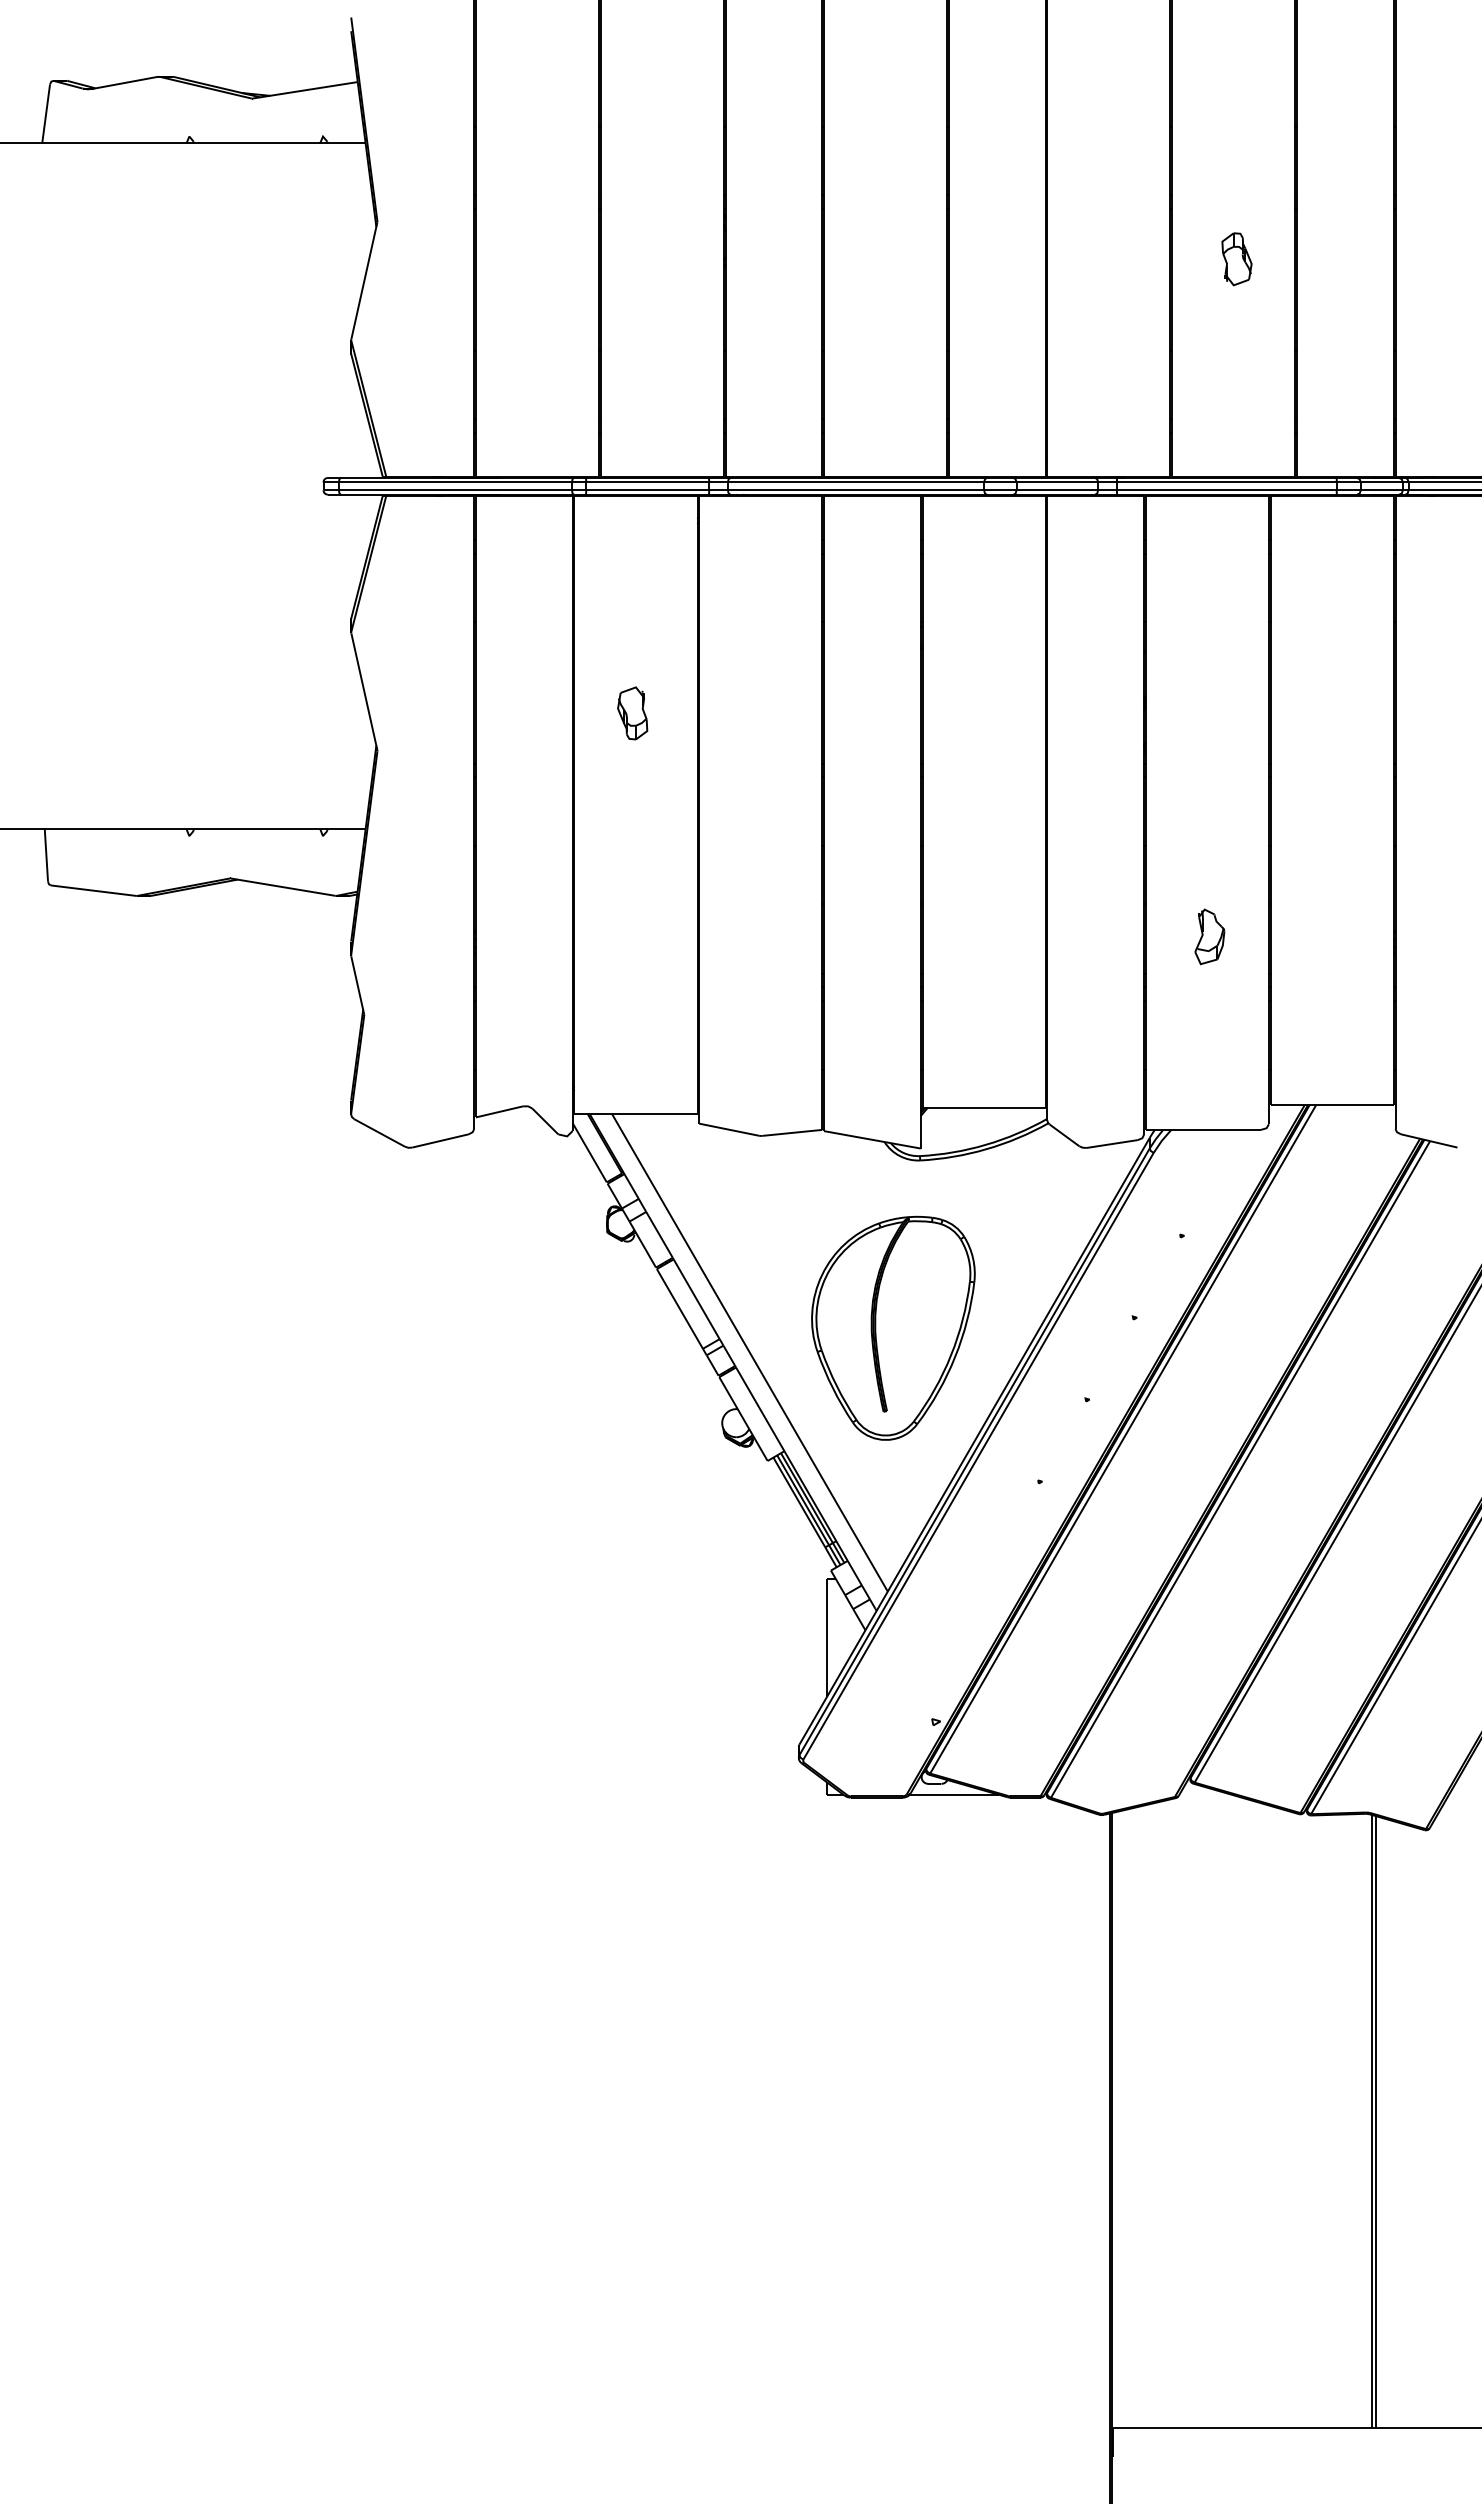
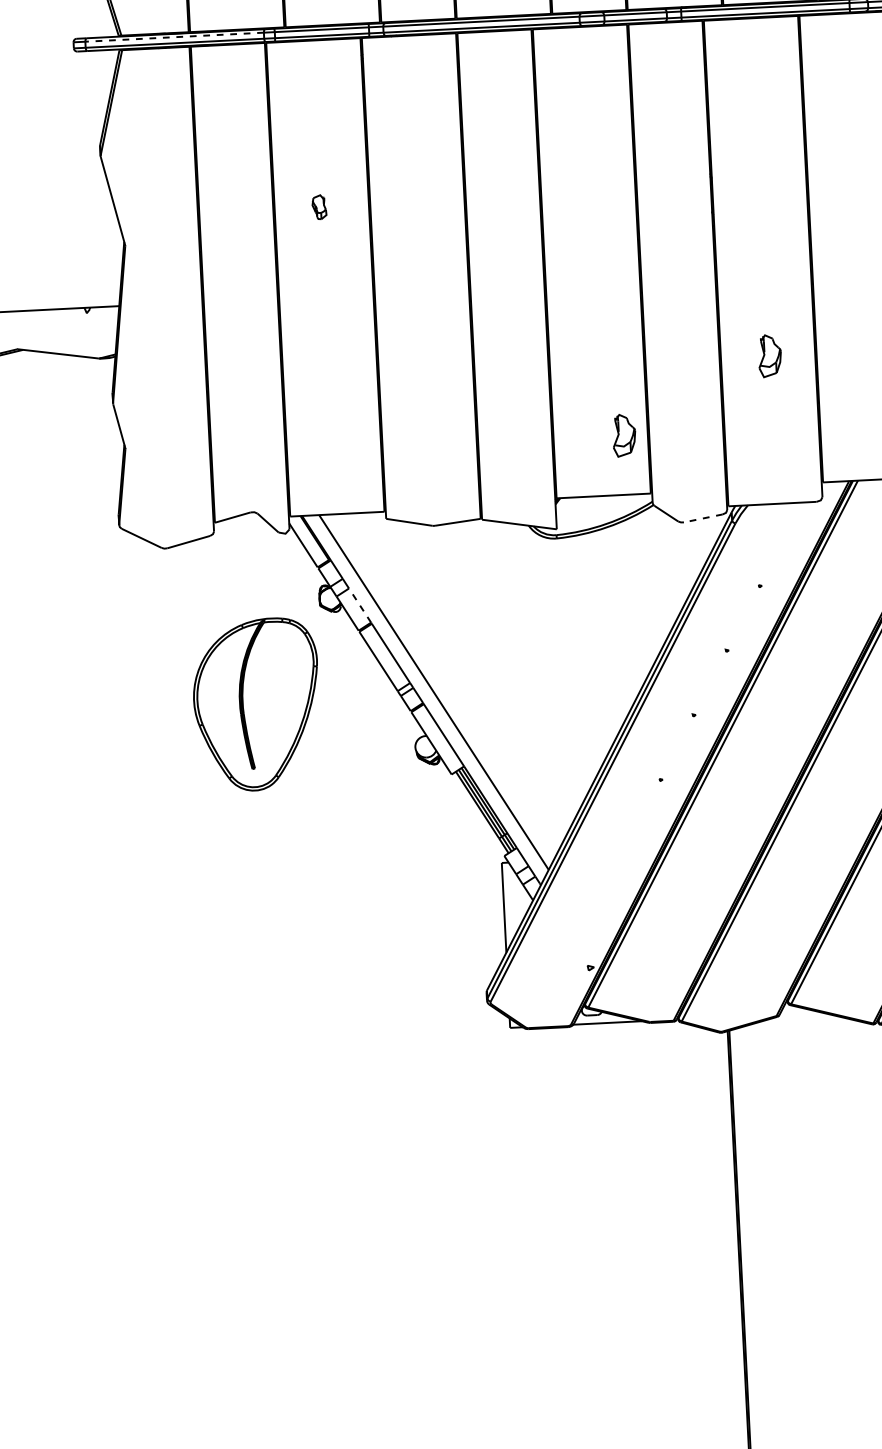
line: (455, 482) -> (174, 37), solid -> dashed
part: (632, 713) -> (319, 207), size x0.6
part: (1014, 1030) -> (623, 435), added
line: (1112, 1144) -> (703, 518), solid -> dashed
line: (659, 1234) -> (360, 605), solid -> dashed
part: (893, 1327) -> (256, 704), moved

